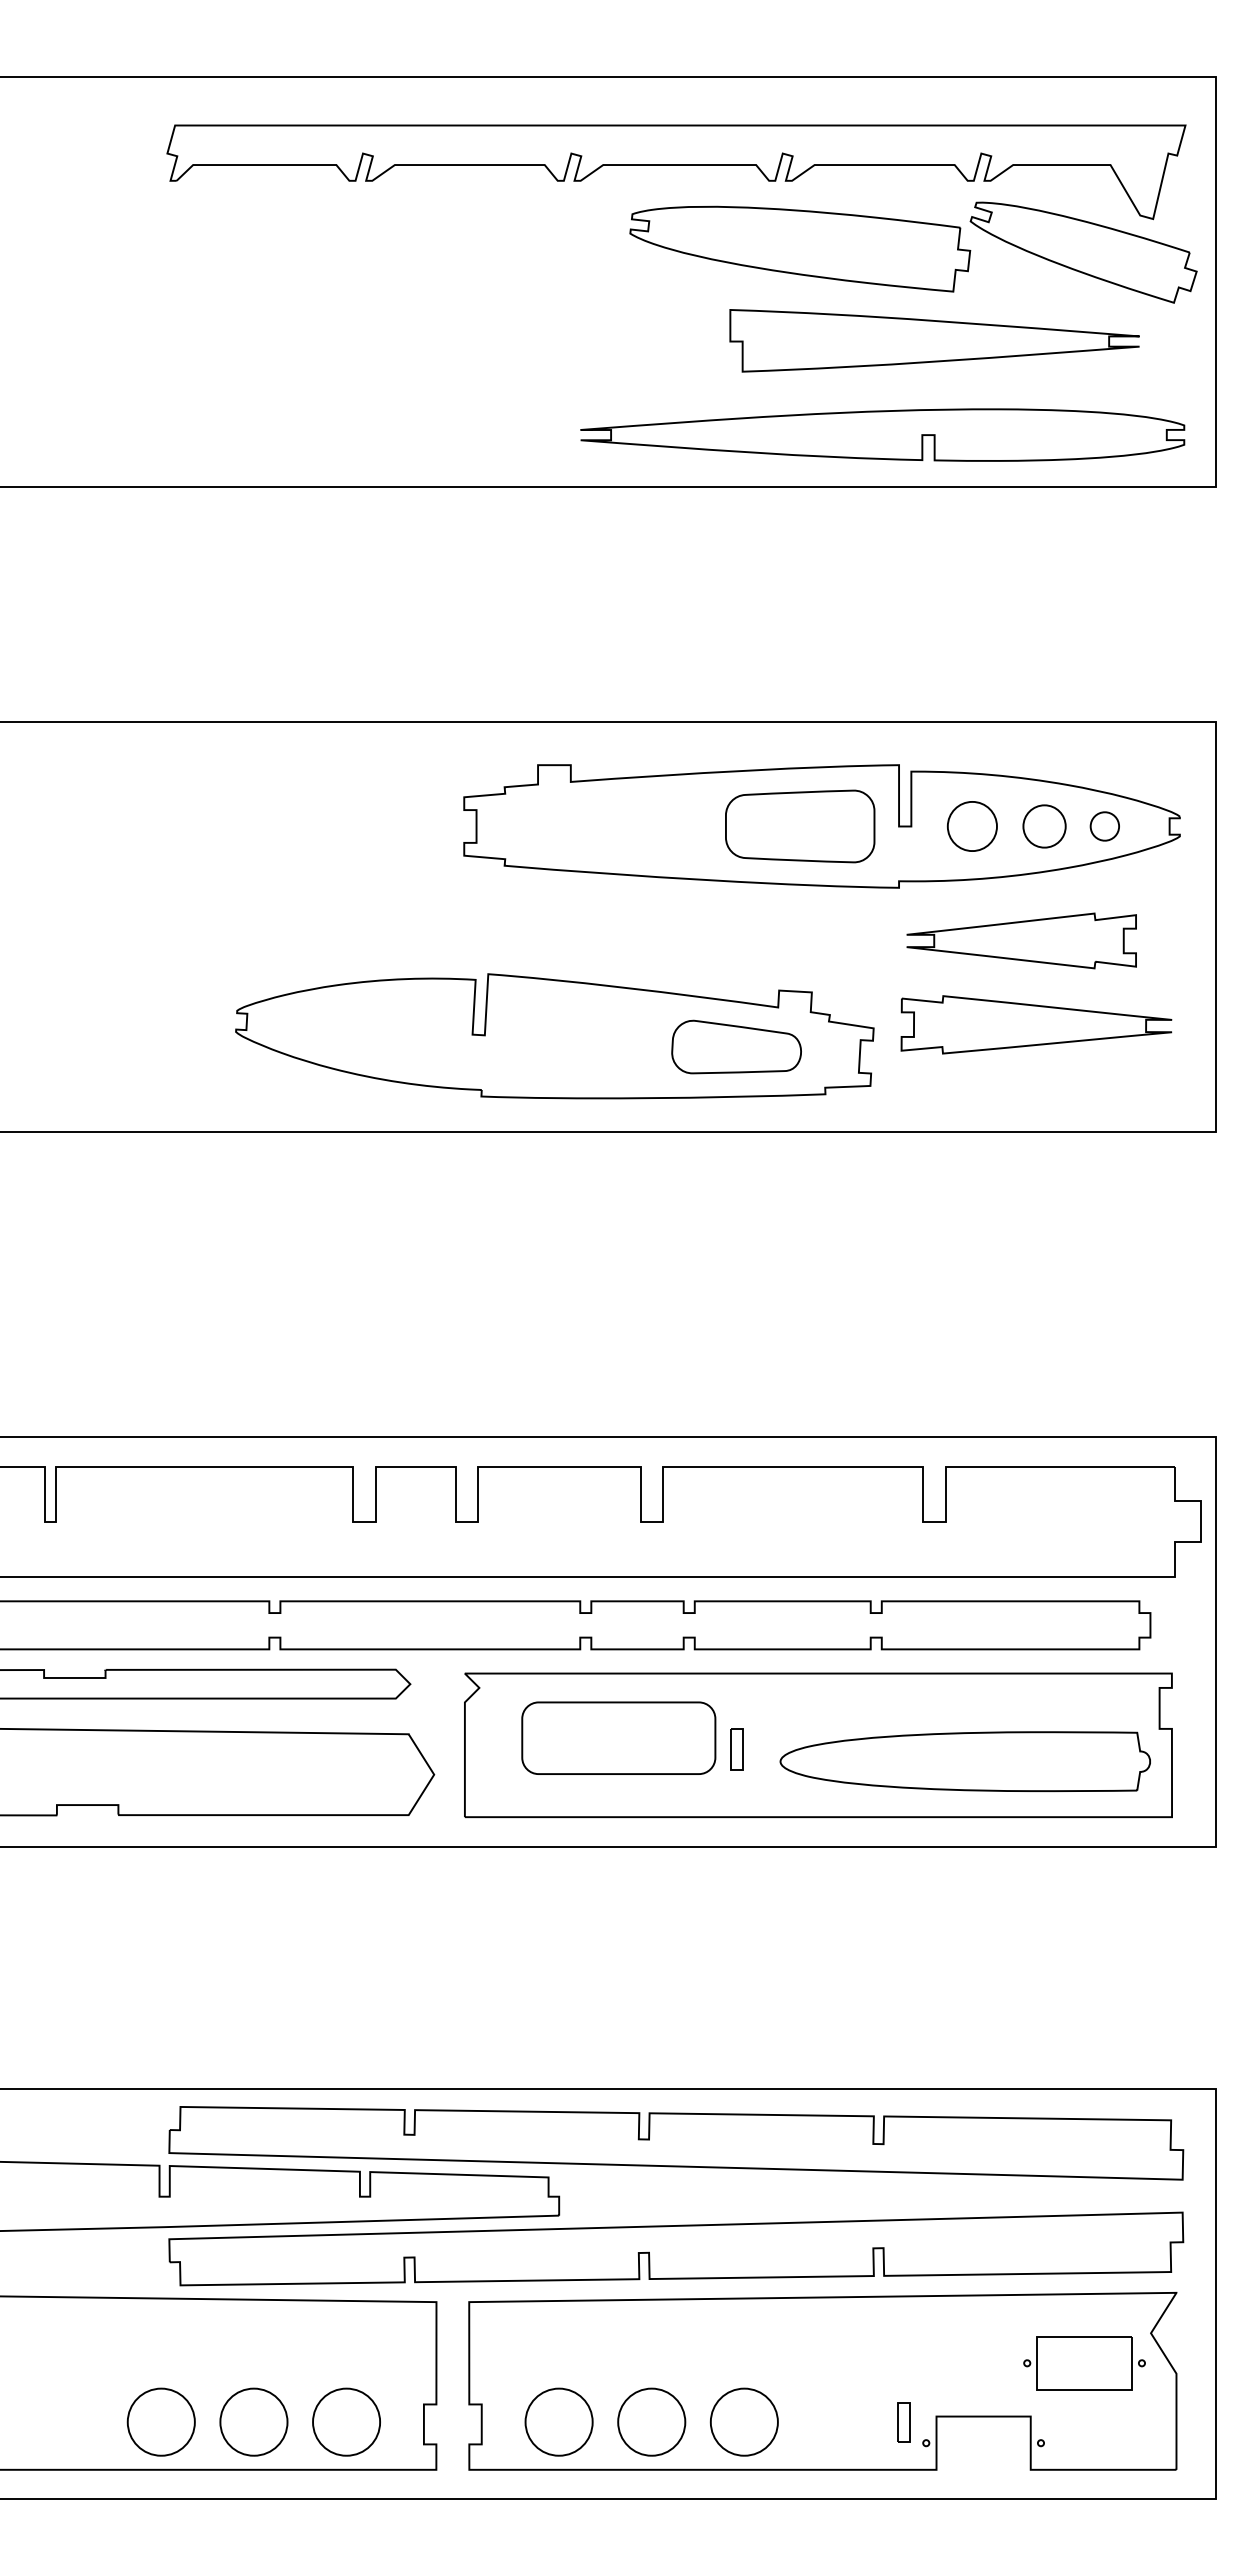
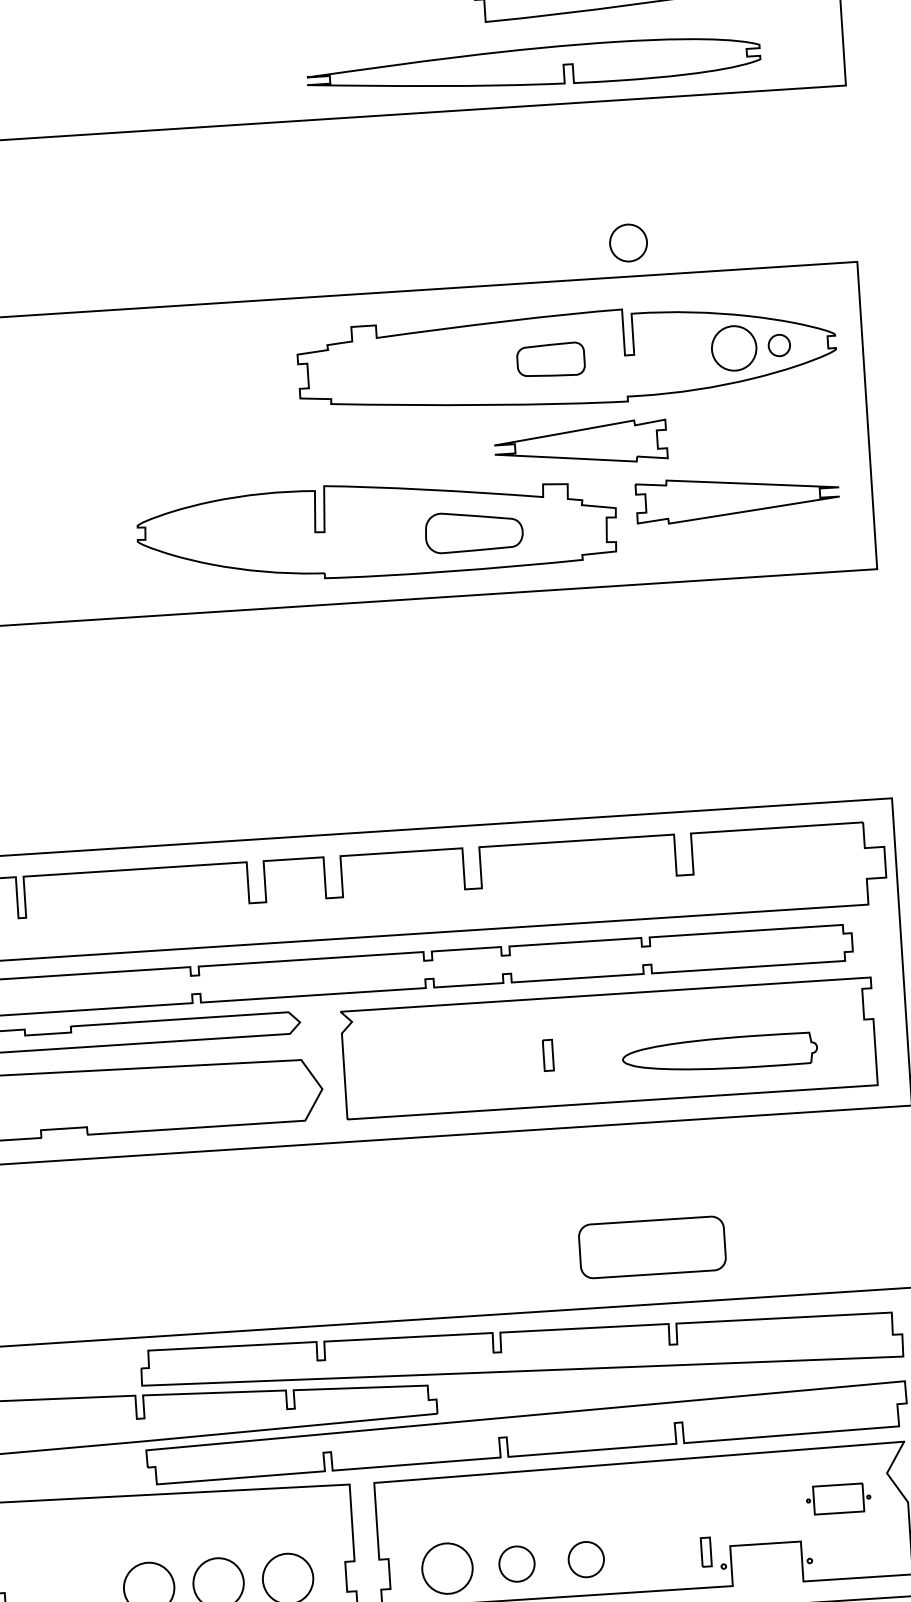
part: (882, 434) -> (533, 66), moved
part: (800, 826) -> (551, 360), size x0.6
part: (971, 826) -> (627, 243), moved
part: (1044, 826) -> (734, 348), size x1.4
part: (1021, 940) -> (580, 444), moved
part: (736, 1046) -> (474, 530), moved
part: (618, 1737) -> (652, 1246), moved
part: (964, 1761) -> (719, 1053), size x0.7
part: (1084, 2363) -> (838, 1499), size x0.7
part: (651, 2421) -> (516, 1563), size x0.7
part: (743, 2421) -> (585, 1559), size x0.7

